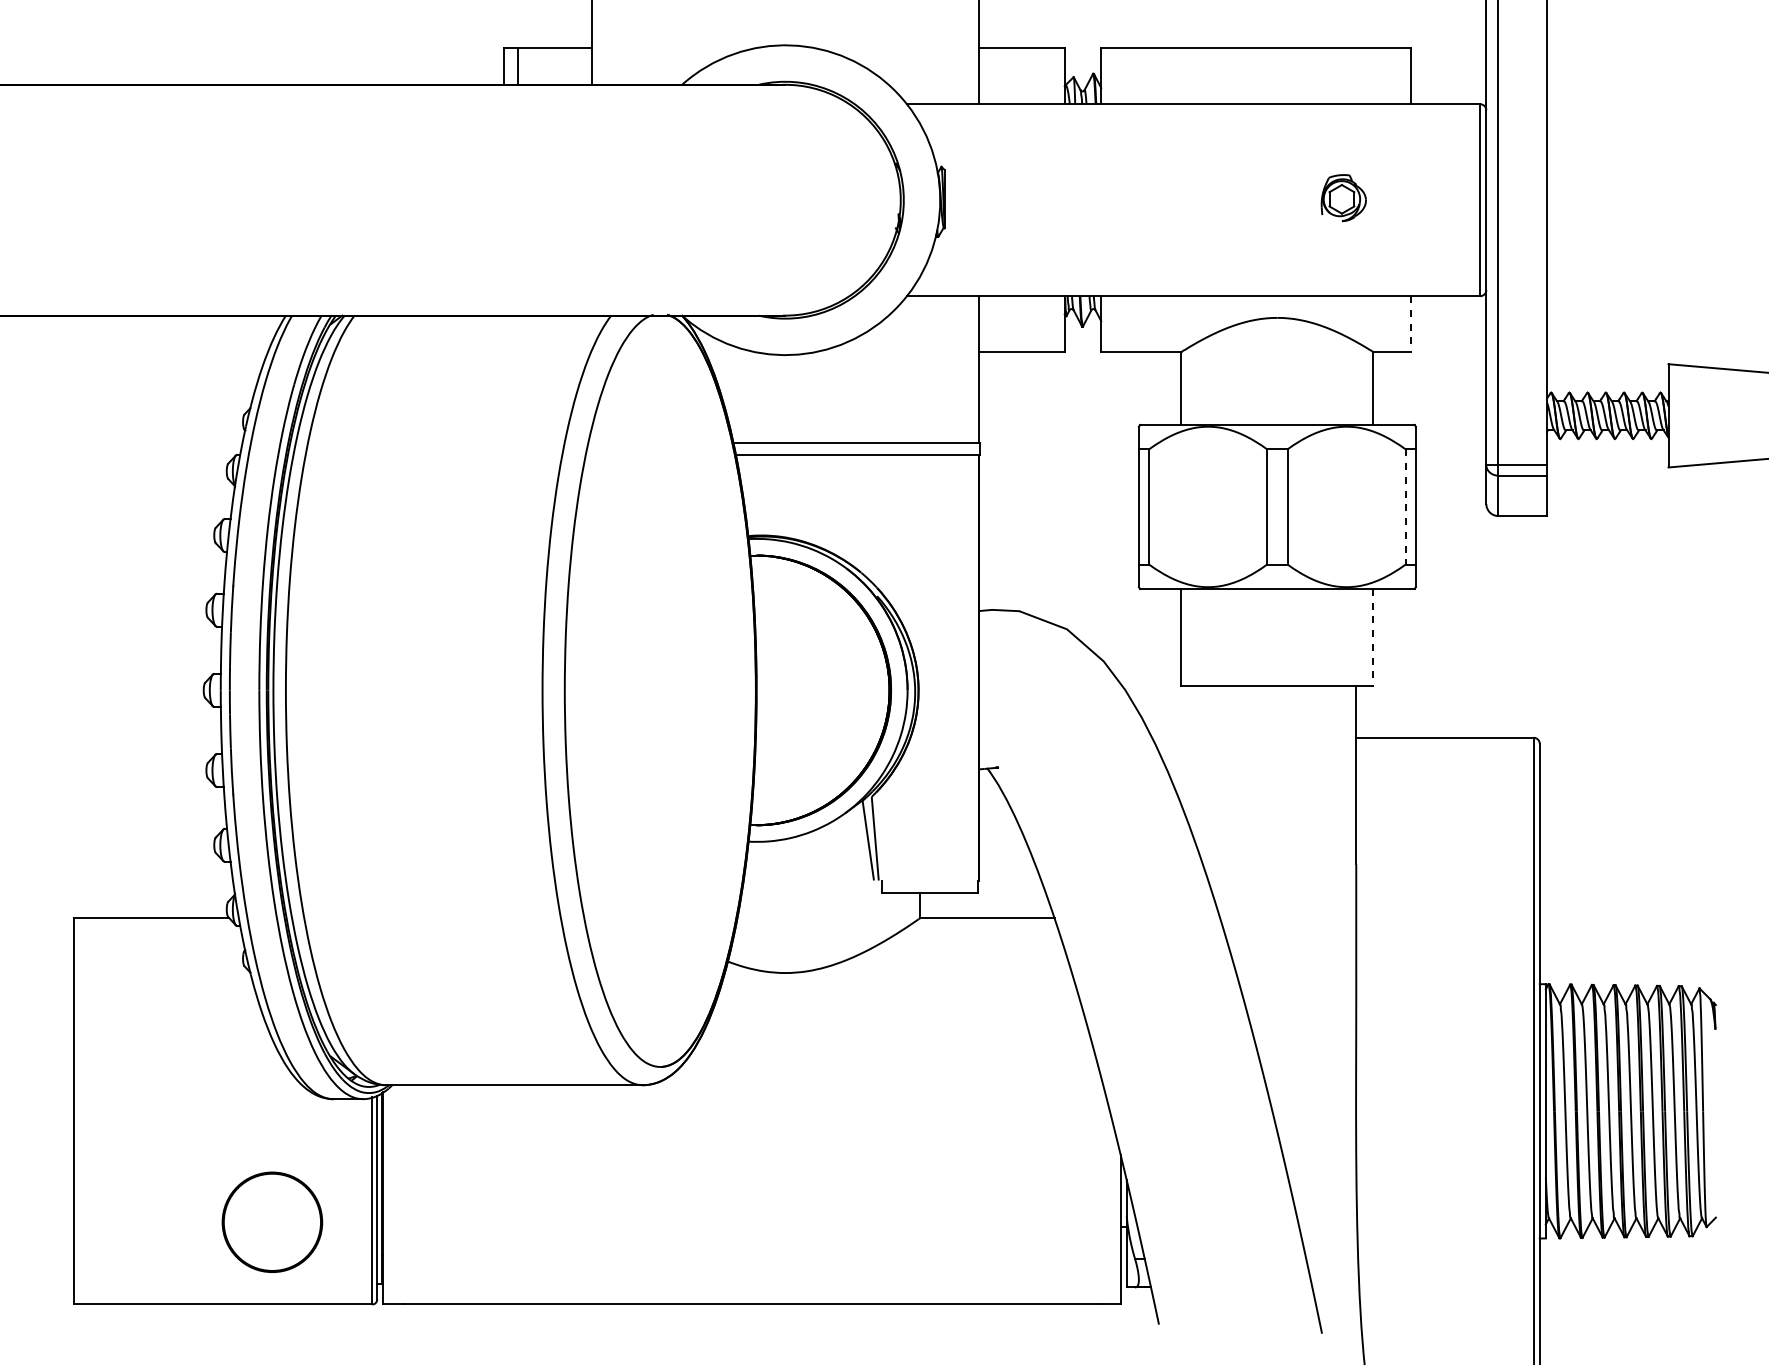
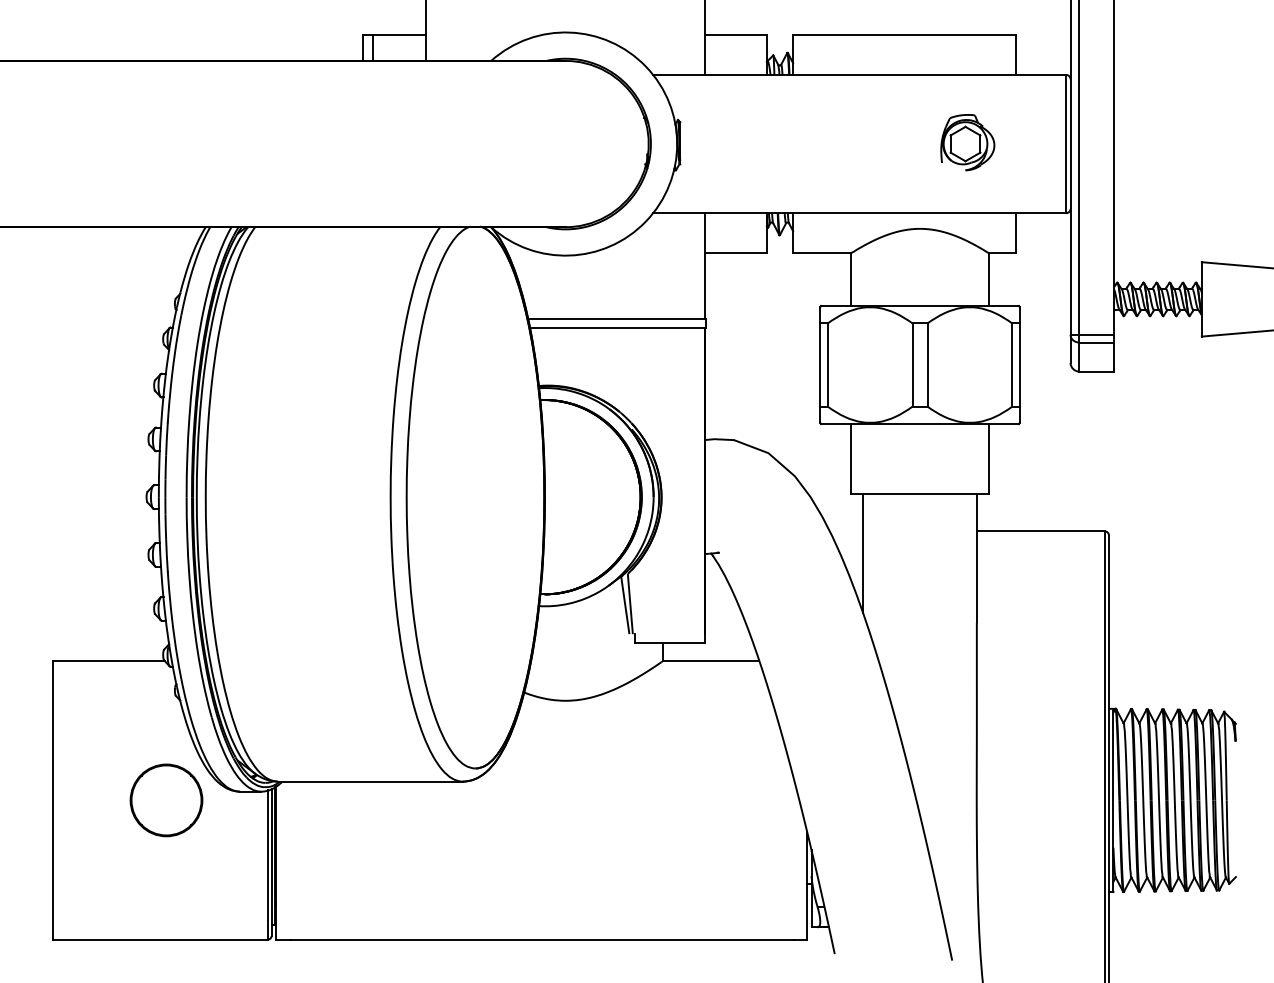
part: (1343, 197) -> (967, 142), size x1.67
line: (1411, 324) -> (1016, 233), dashed -> solid
line: (1405, 506) -> (1012, 364), dashed -> solid
line: (1373, 637) -> (989, 459), dashed -> solid
line: (1198, 768) -> (863, 553), added
part: (272, 1221) -> (166, 799), moved

